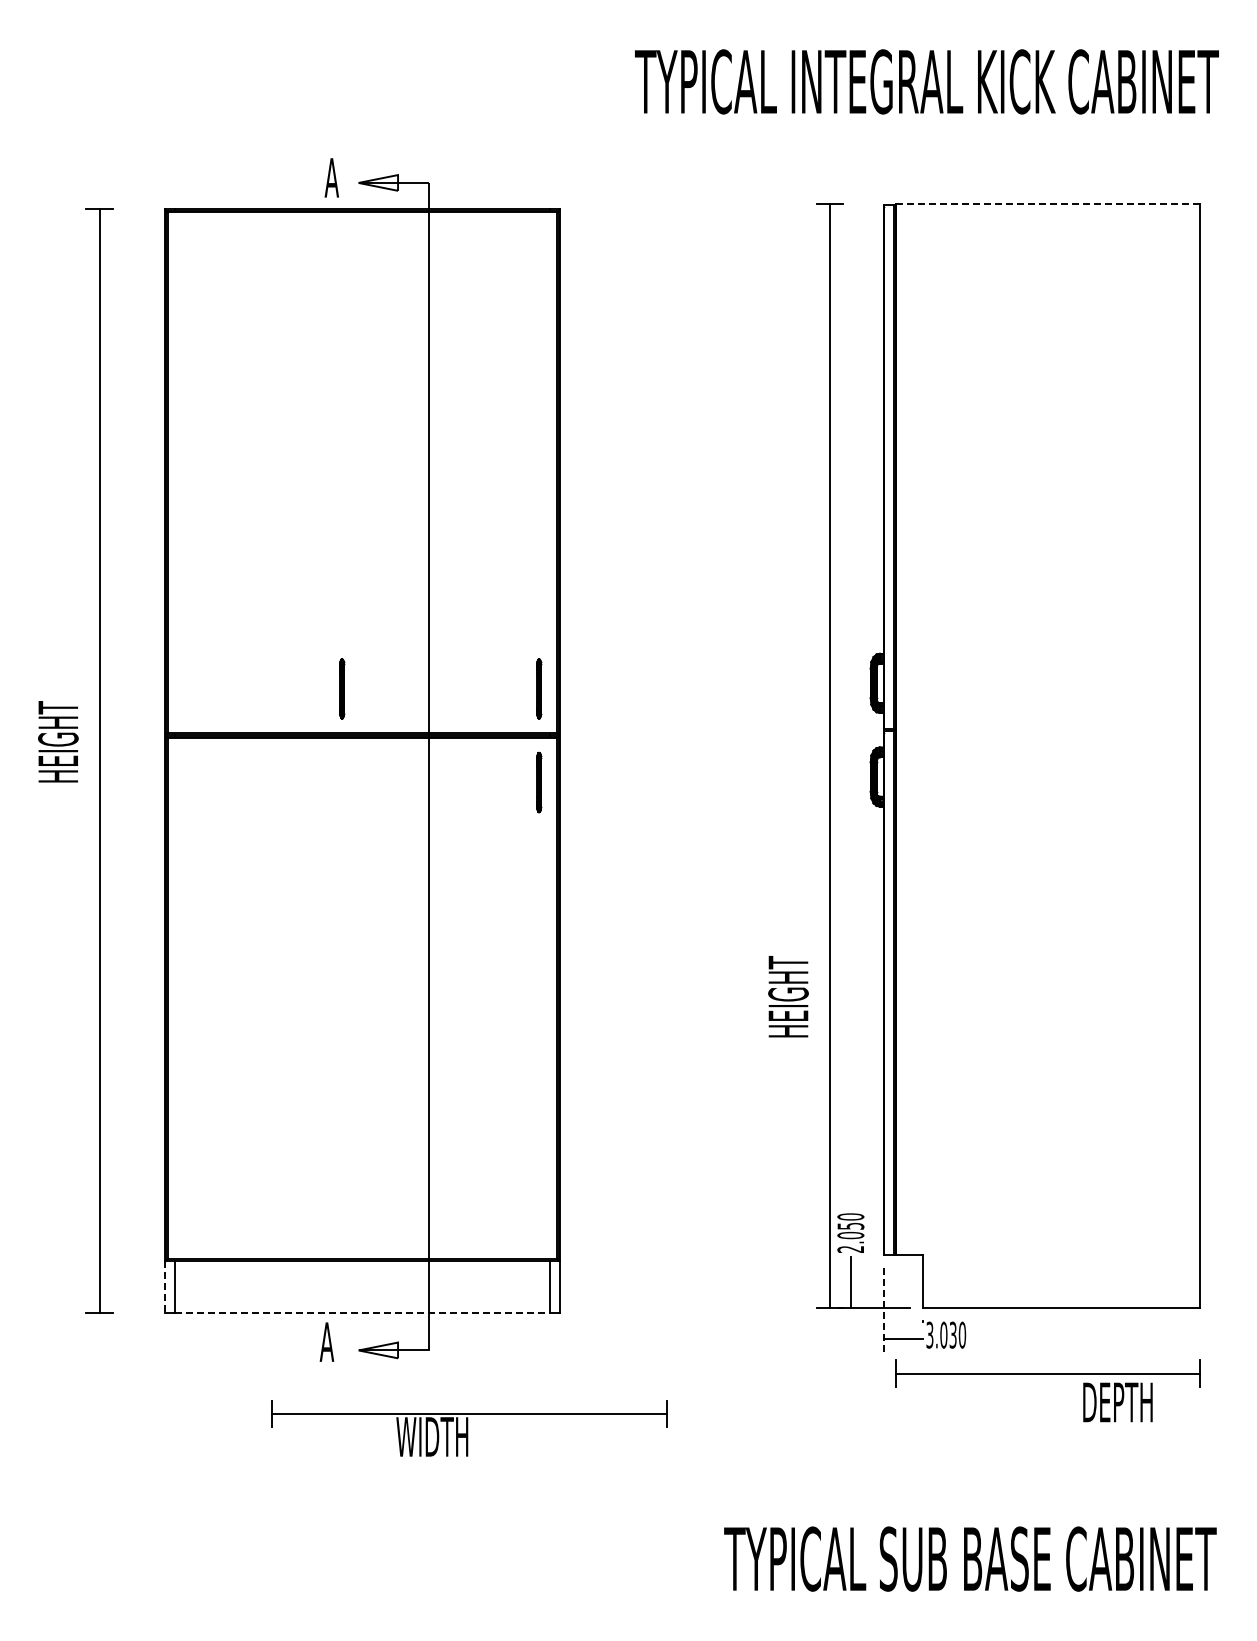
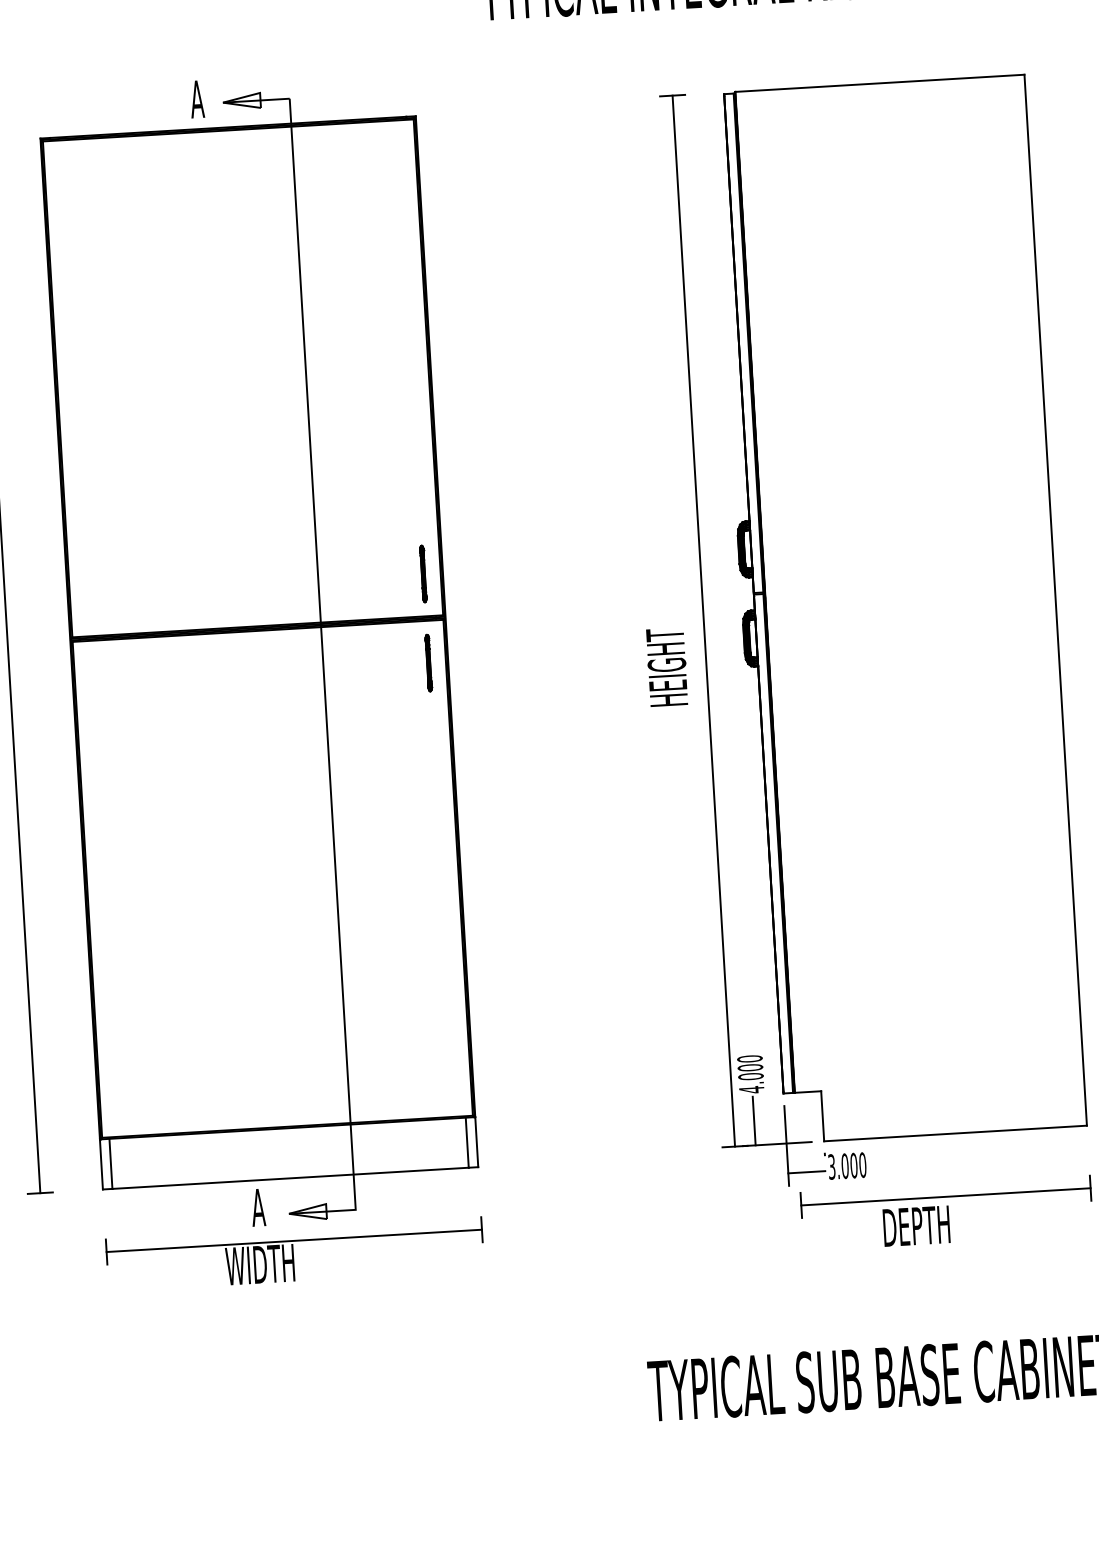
line: (1047, 203) -> (879, 83), dashed -> solid
part: (342, 688) -> (236, 584), removed
text: (788, 996) -> (667, 667), moved
text: (850, 1237) -> (750, 1078), 2.050 -> 4.000
line: (165, 1287) -> (101, 1164), dashed -> solid
line: (883, 1310) -> (786, 1146), dashed -> solid
line: (362, 1313) -> (290, 1178), dashed -> solid
text: (952, 1334) -> (853, 1165), 3.030 -> 3.000
text: (1117, 1402) -> (916, 1226), moved
part: (469, 1428) -> (295, 1254), moved

